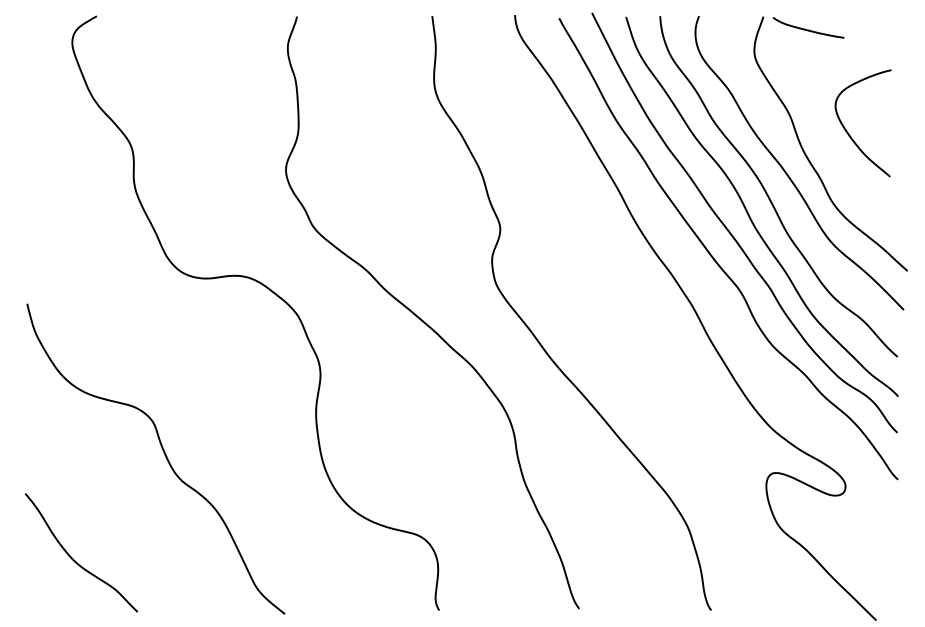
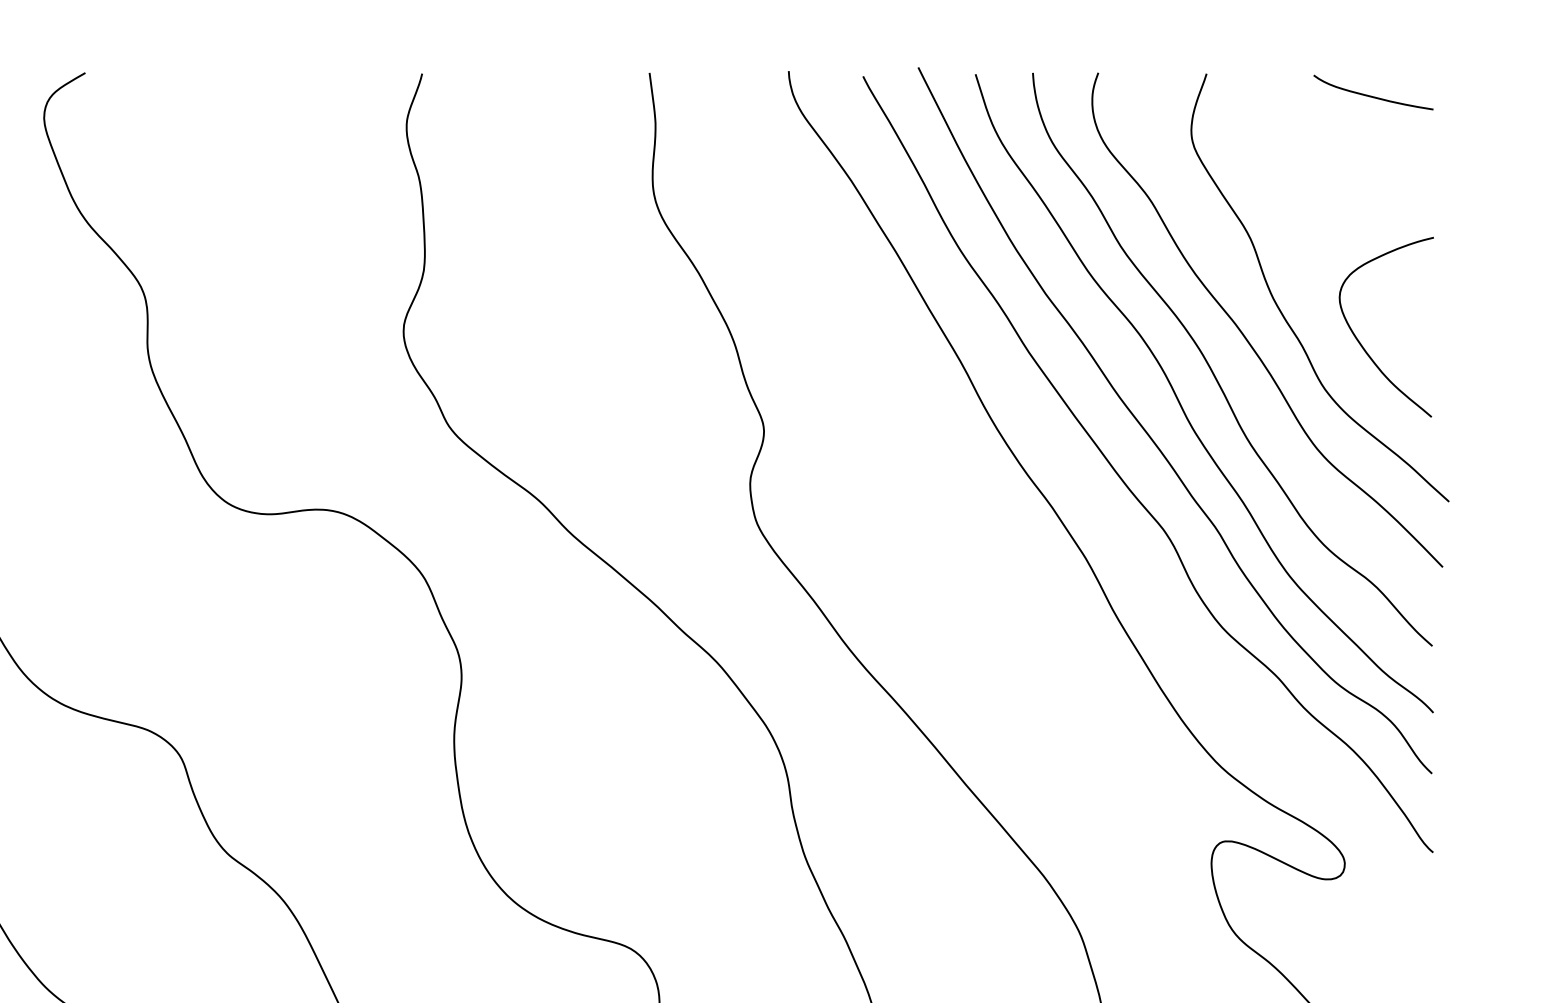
curve: (808, 29) -> (1373, 95), moved
curve: (849, 133) -> (1363, 344), moved

